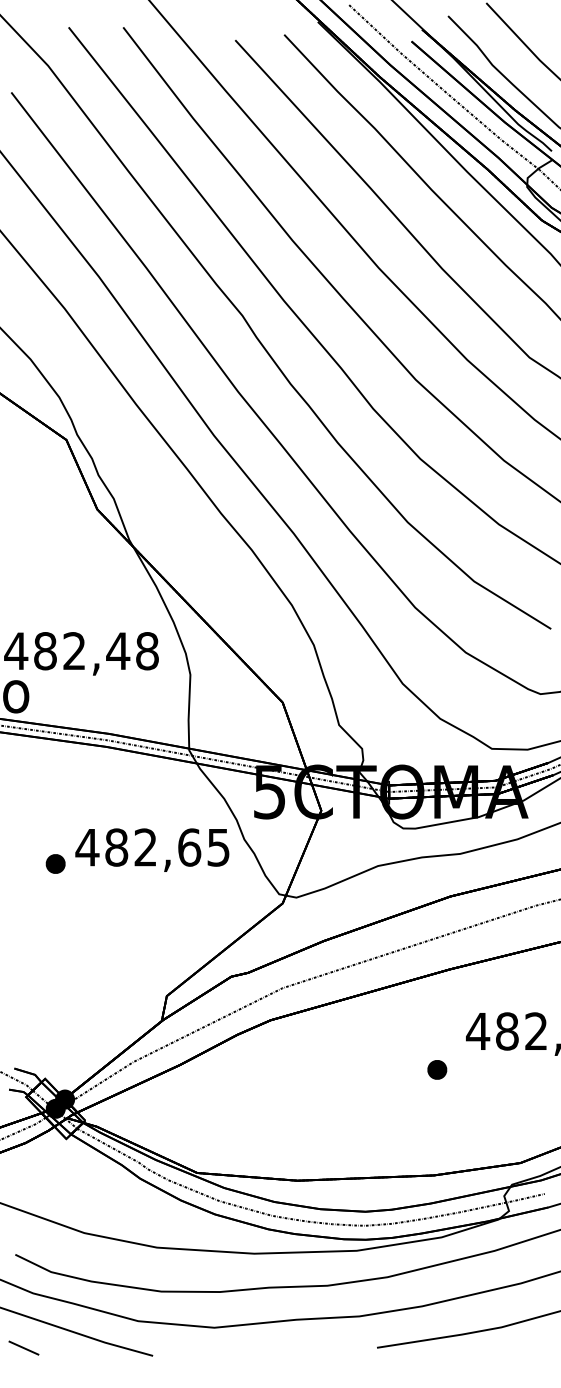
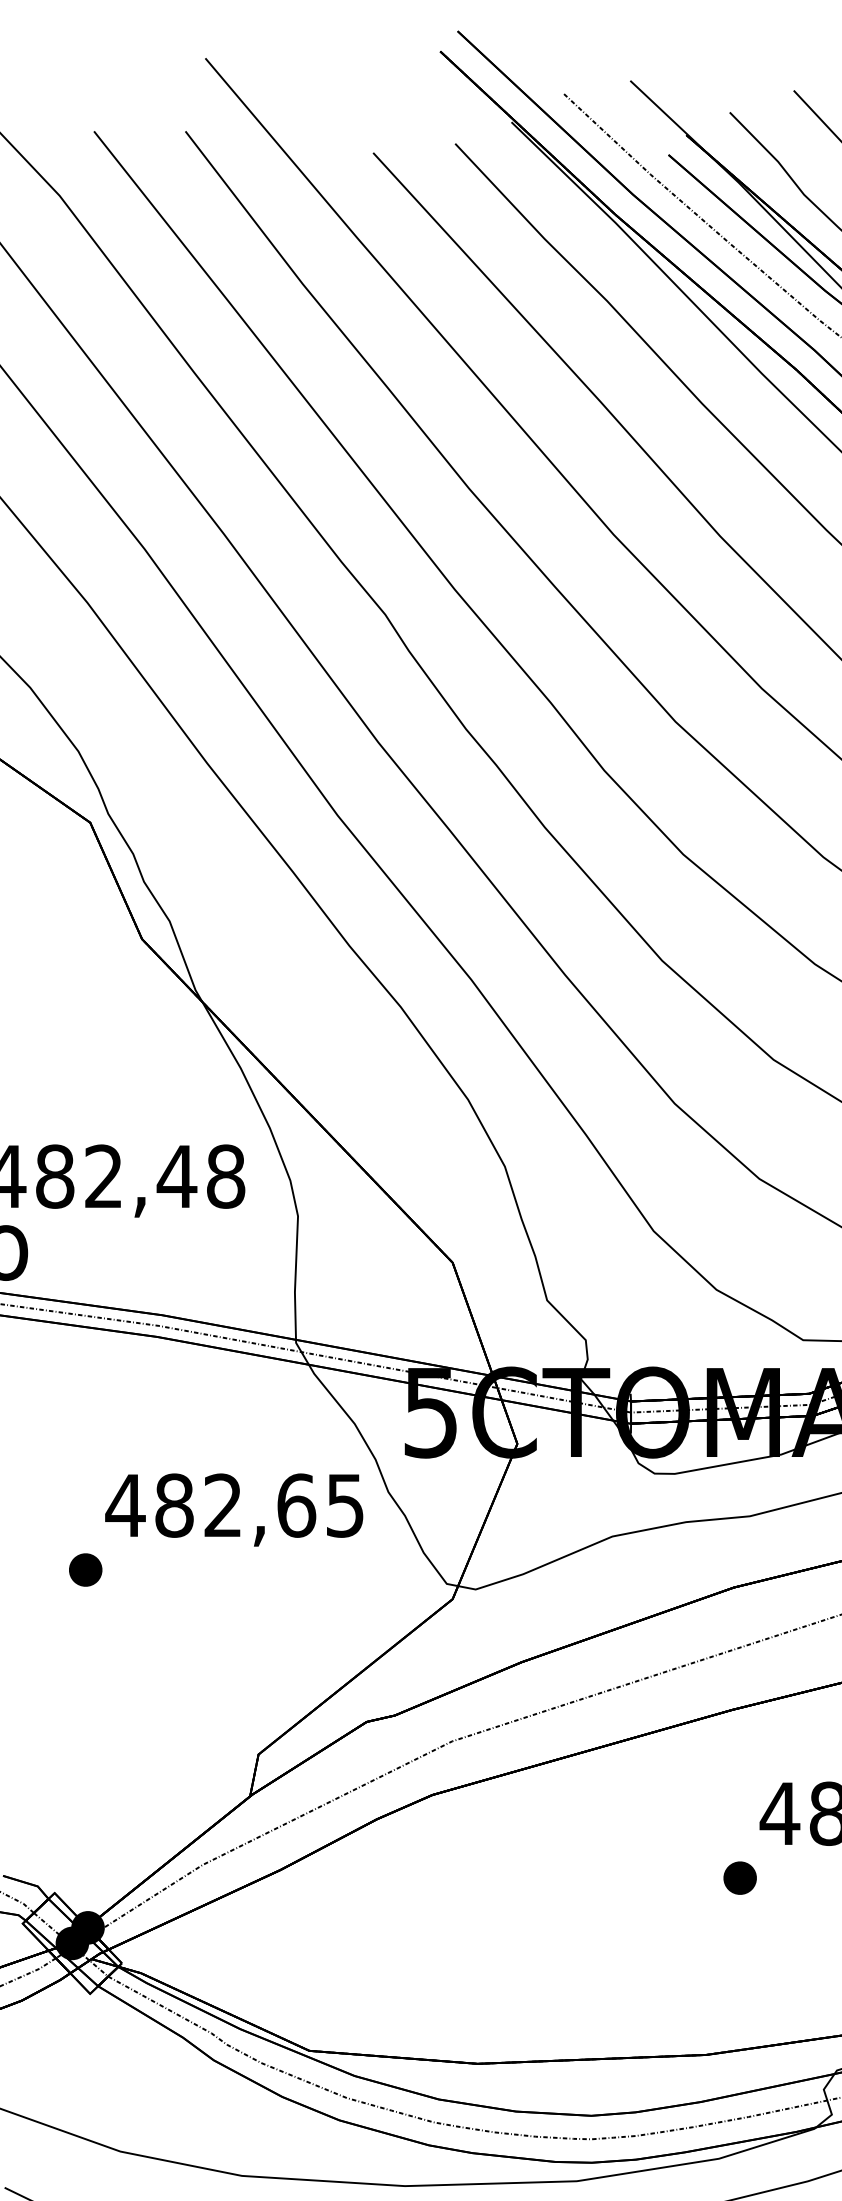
part: (55, 863) -> (85, 1569), moved
part: (437, 1069) -> (740, 1877), moved

